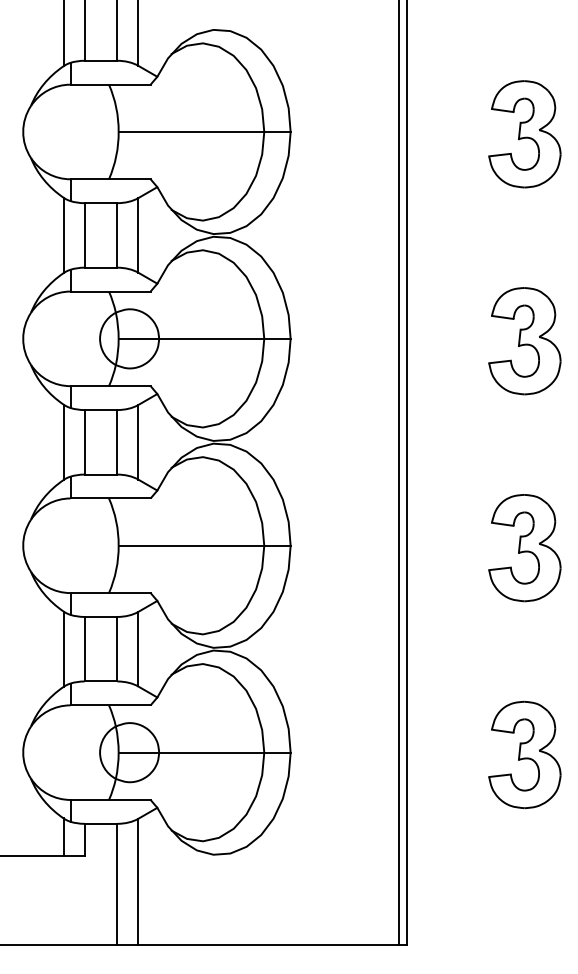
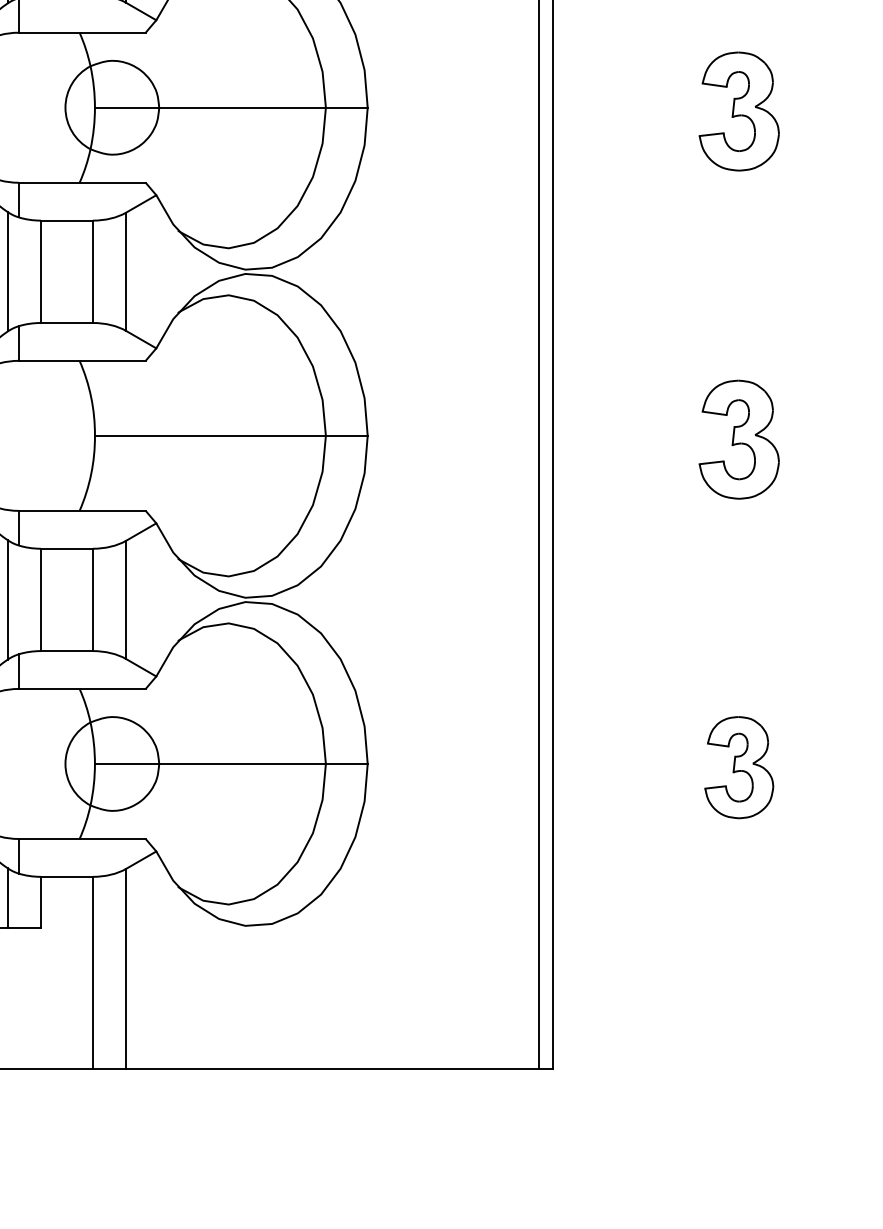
part: (524, 341) -> (738, 111), size x0.7
part: (524, 548) -> (738, 440), size x0.7
part: (524, 754) -> (738, 766), size x0.6

